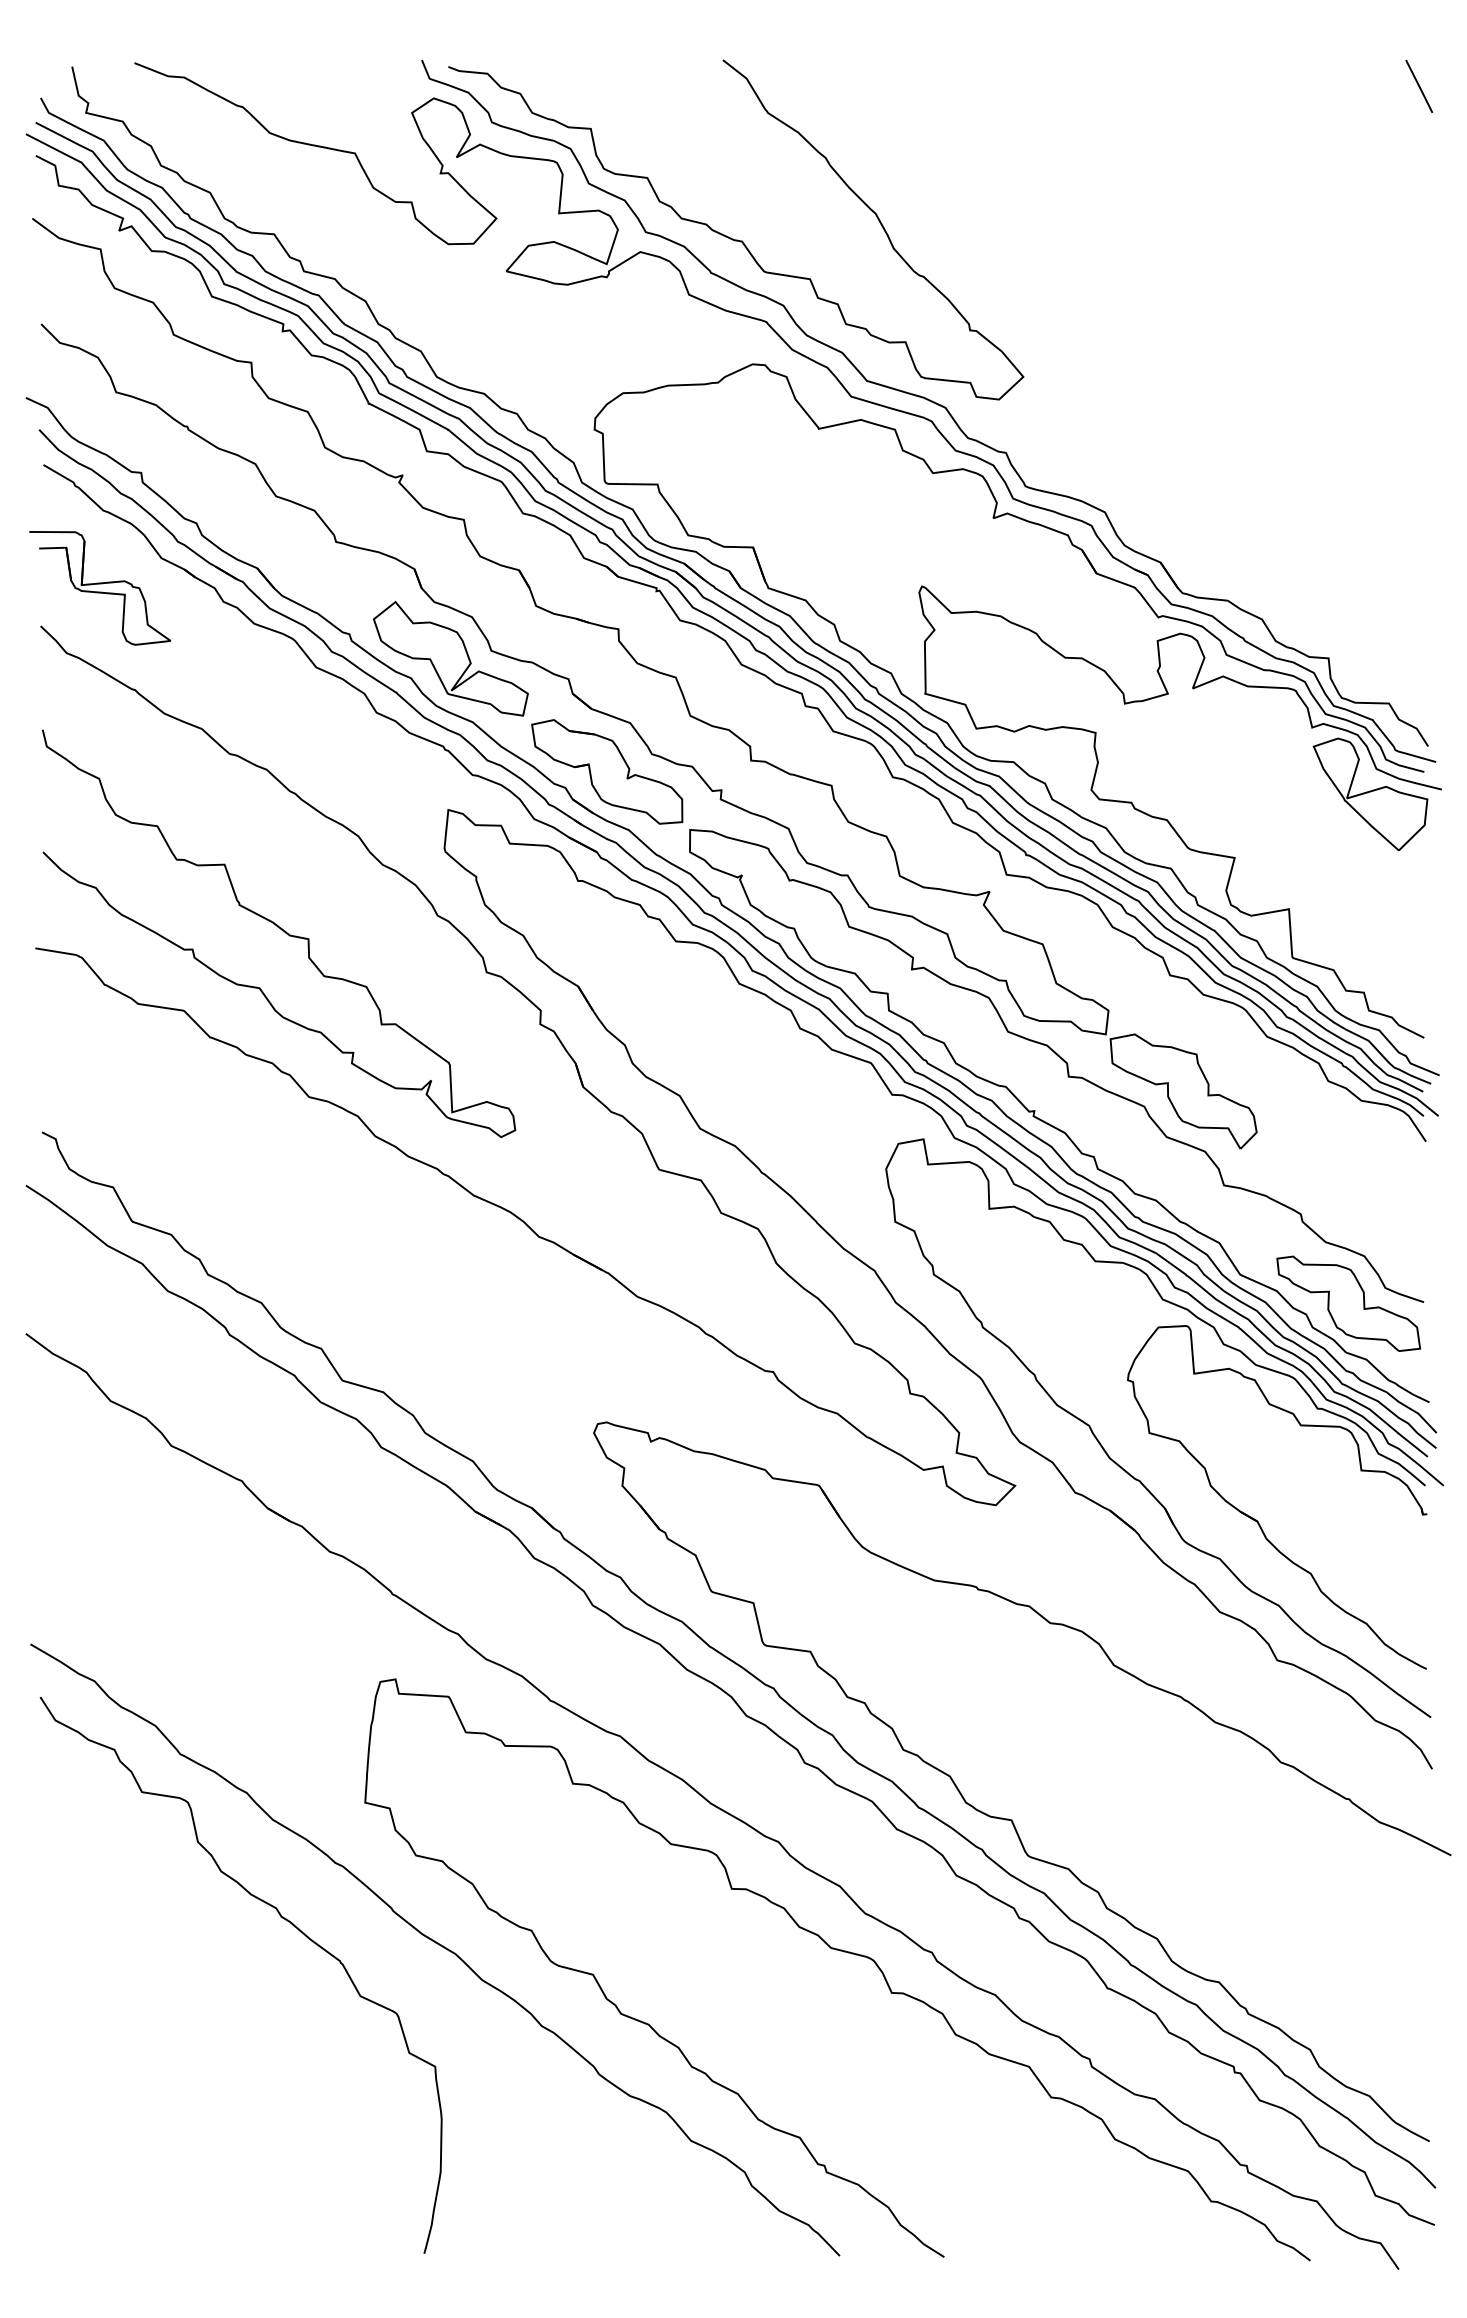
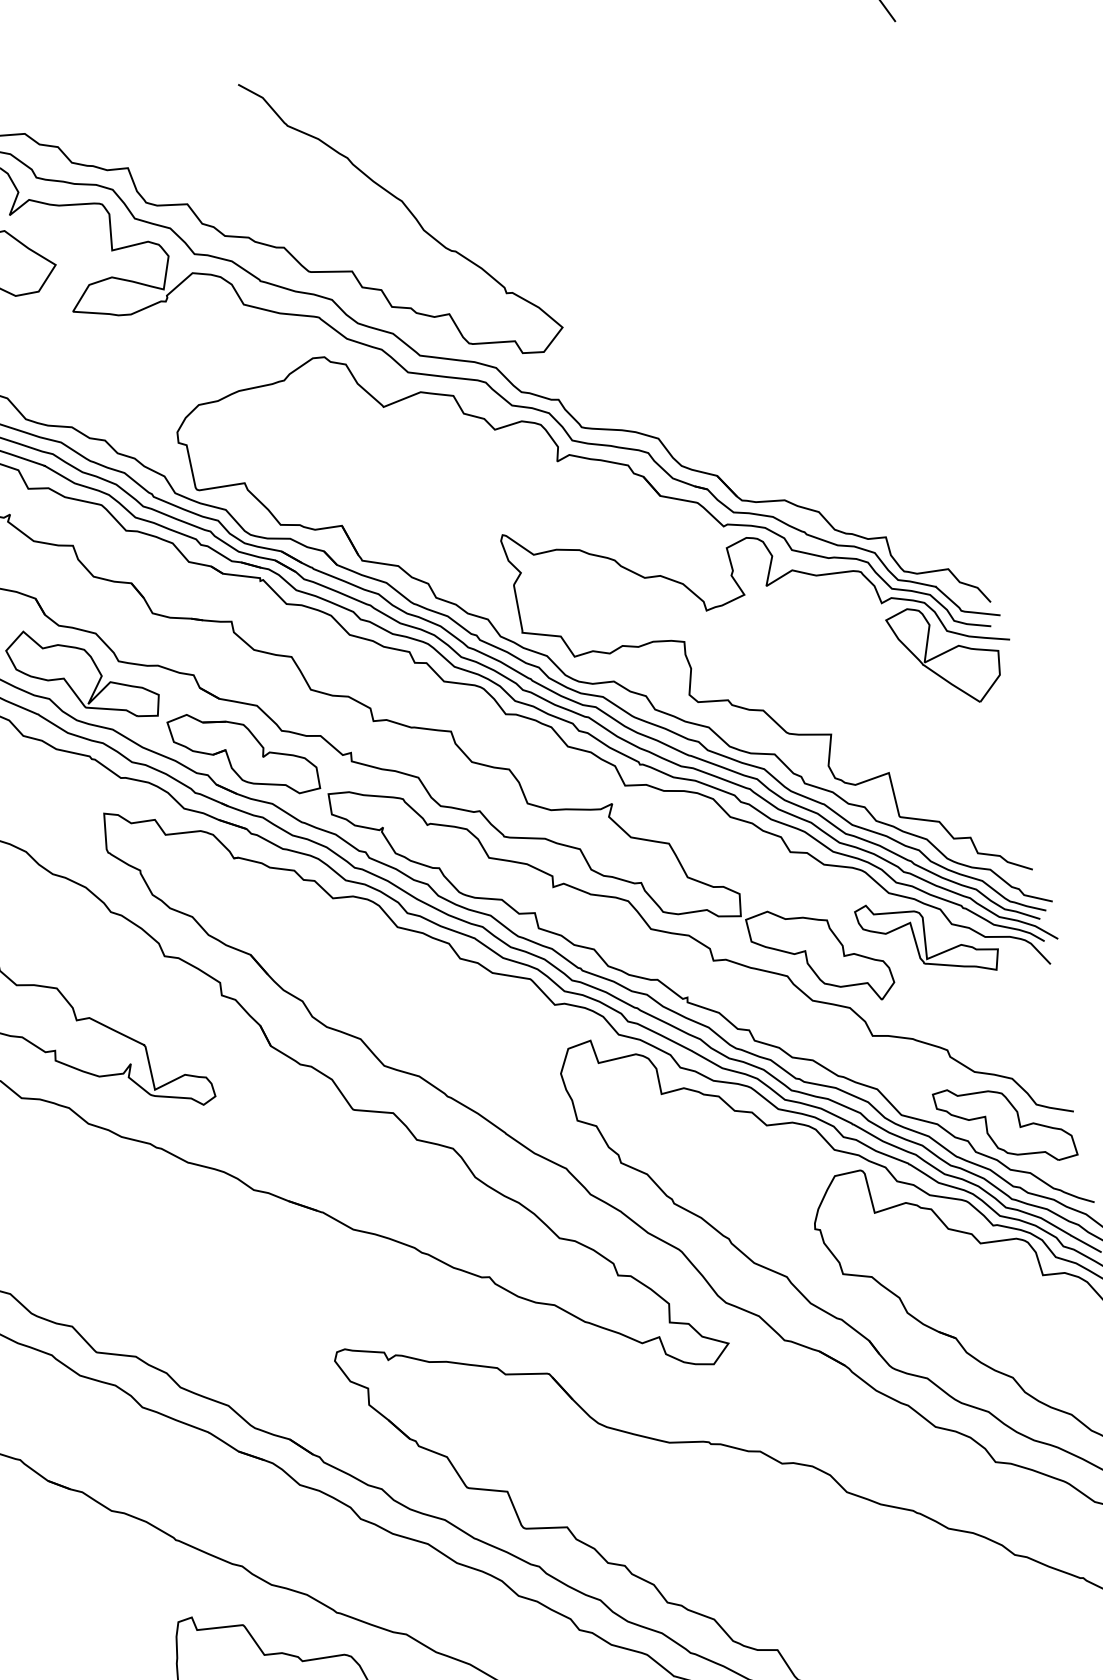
part: (1299, 1091) -> (927, 938), added

